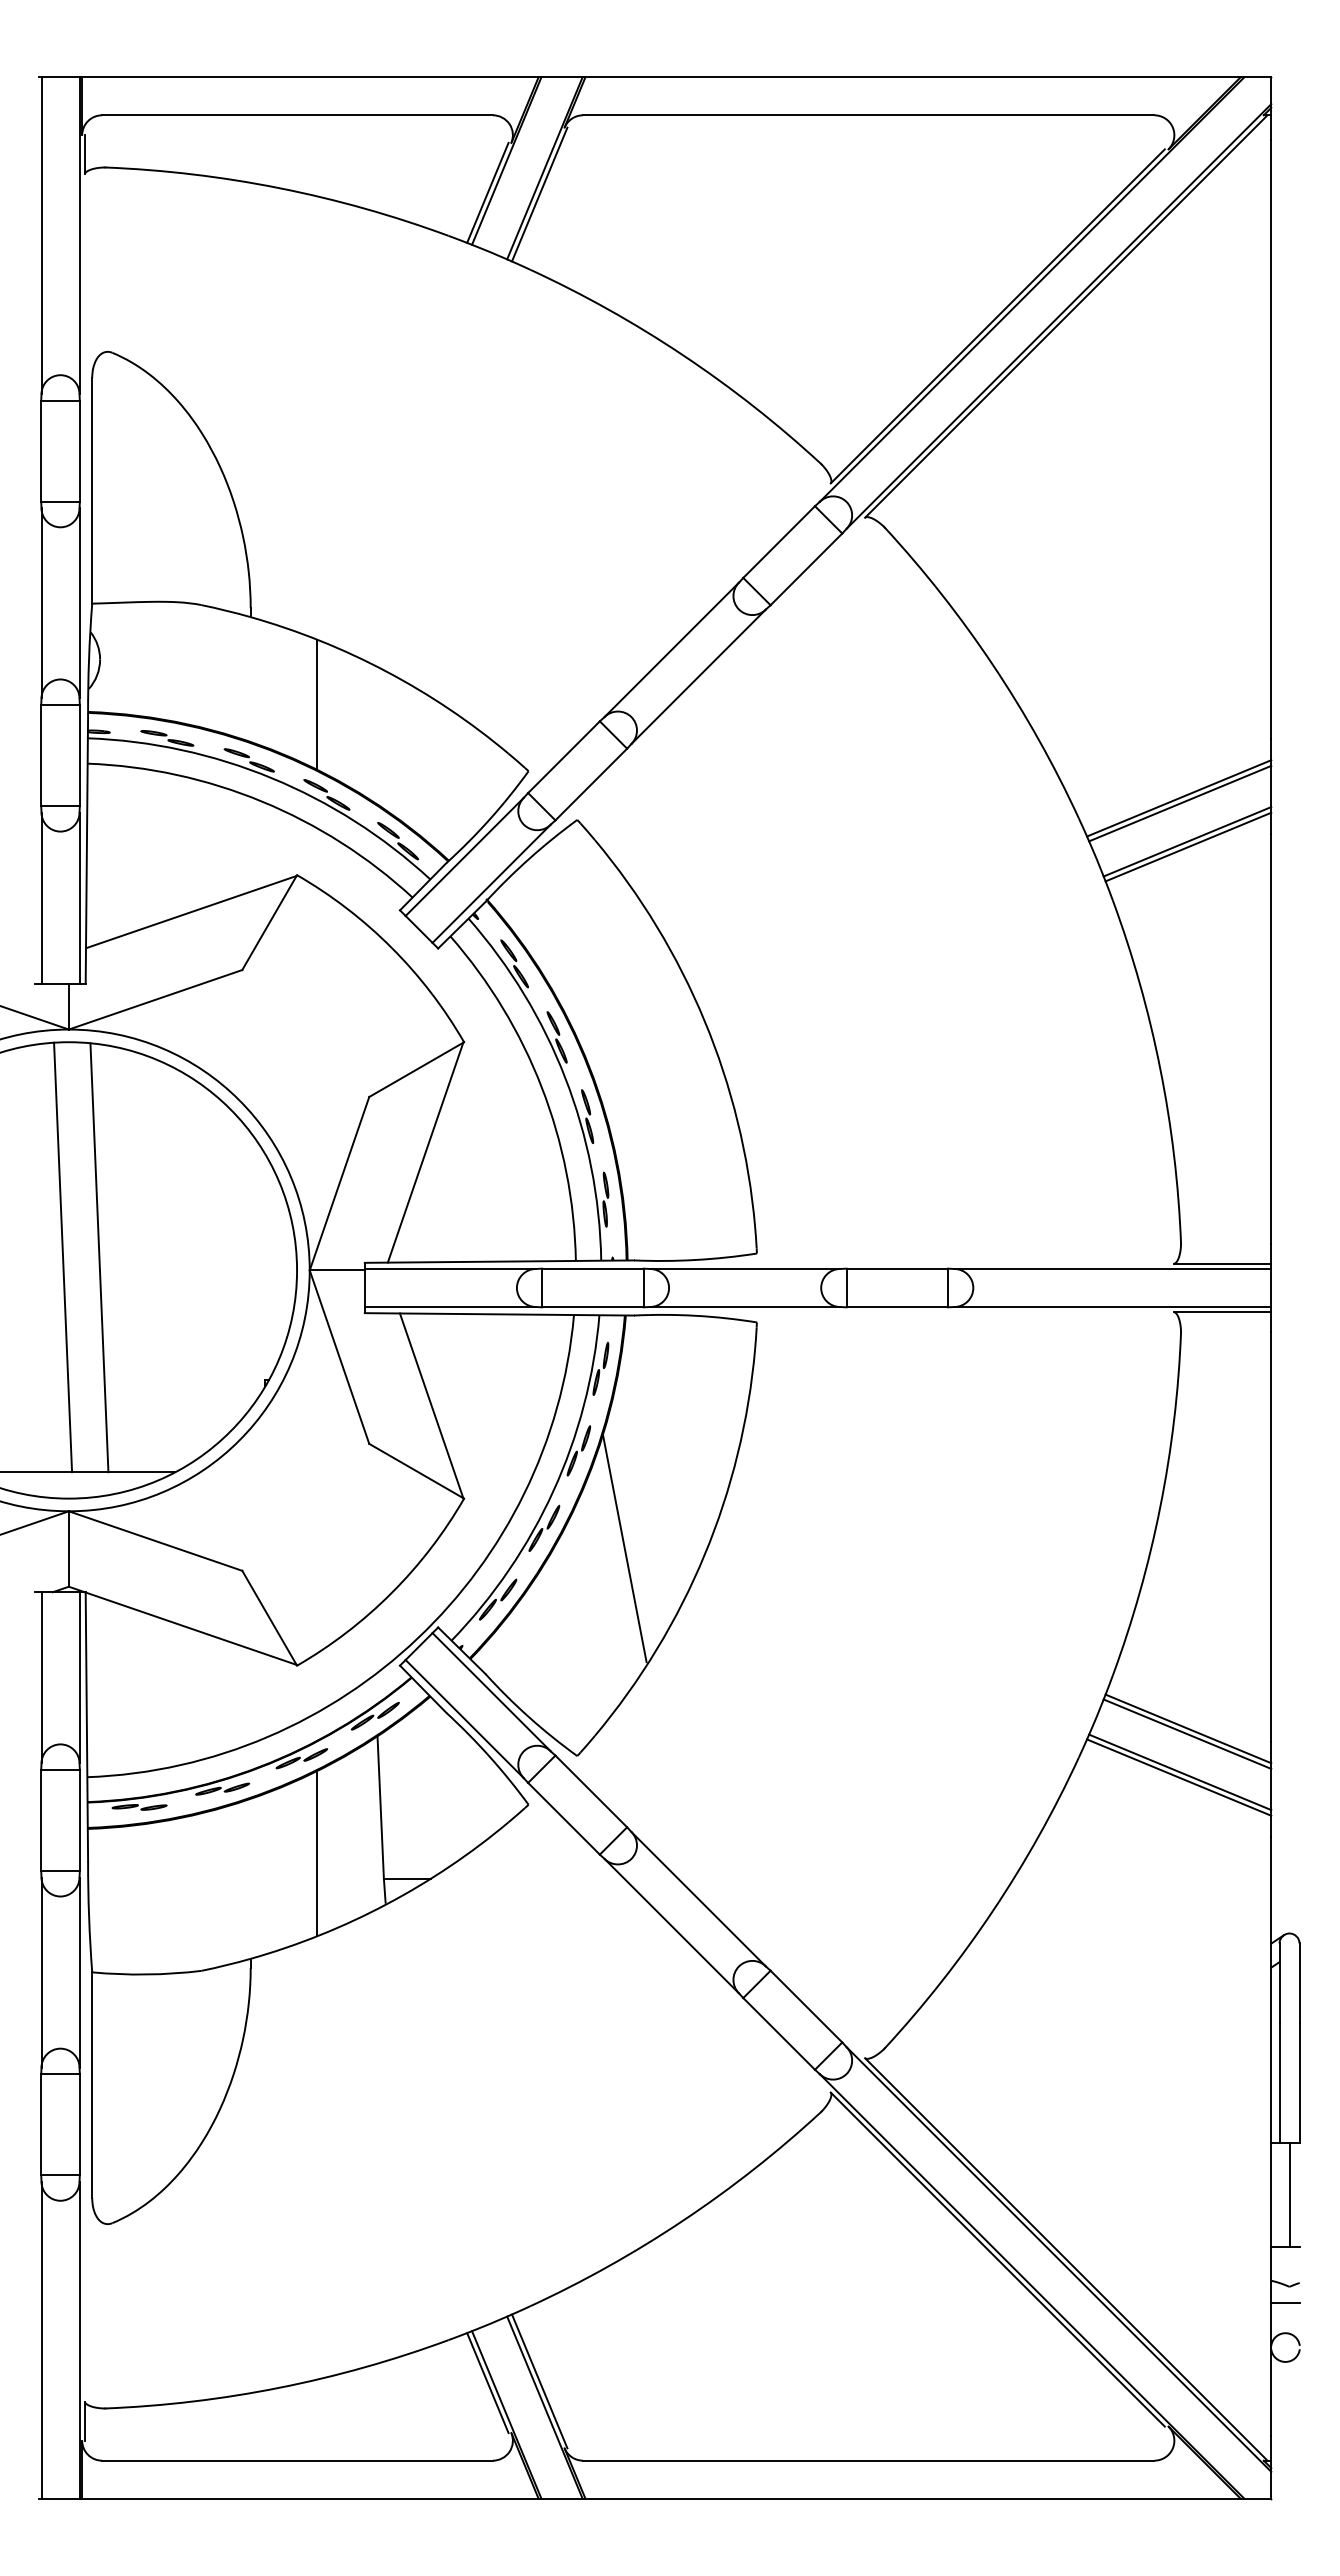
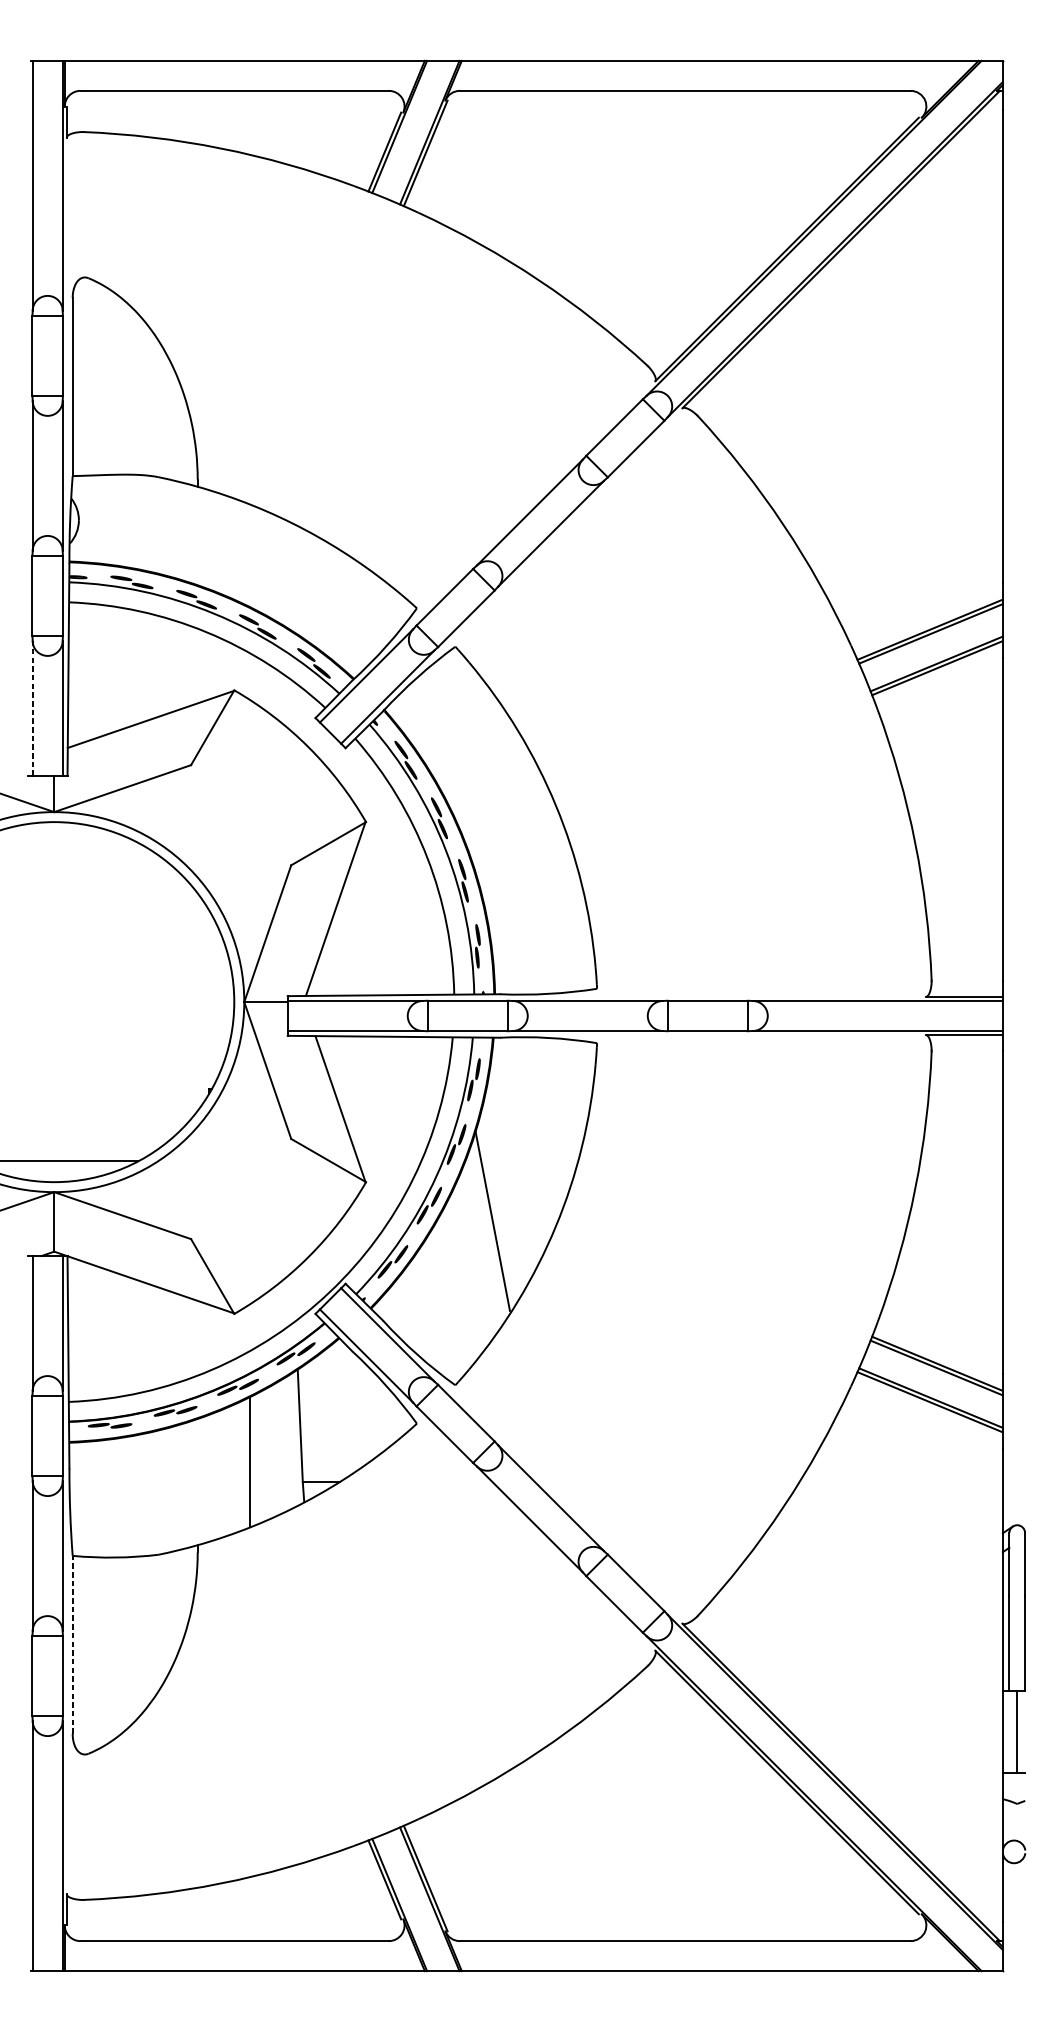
line: (317, 704) -> (250, 555), removed
line: (41, 898) -> (32, 708), solid -> dashed
line: (63, 1257) -> (50, 991), removed
line: (99, 1257) -> (78, 991), removed
line: (92, 2085) -> (72, 1645), solid -> dashed
line: (1285, 2302) -> (1014, 1816), removed

